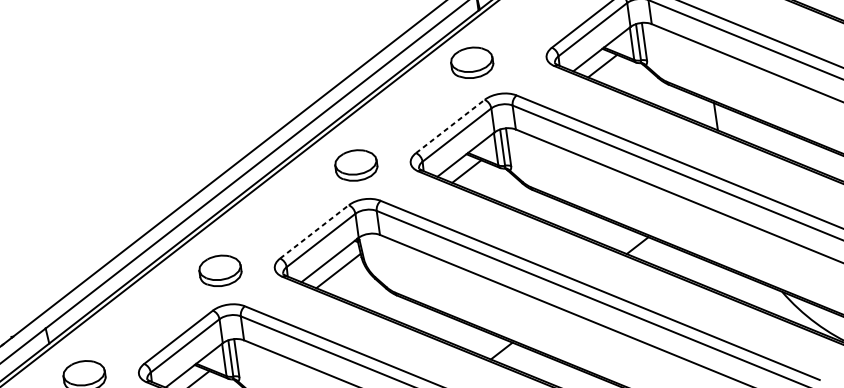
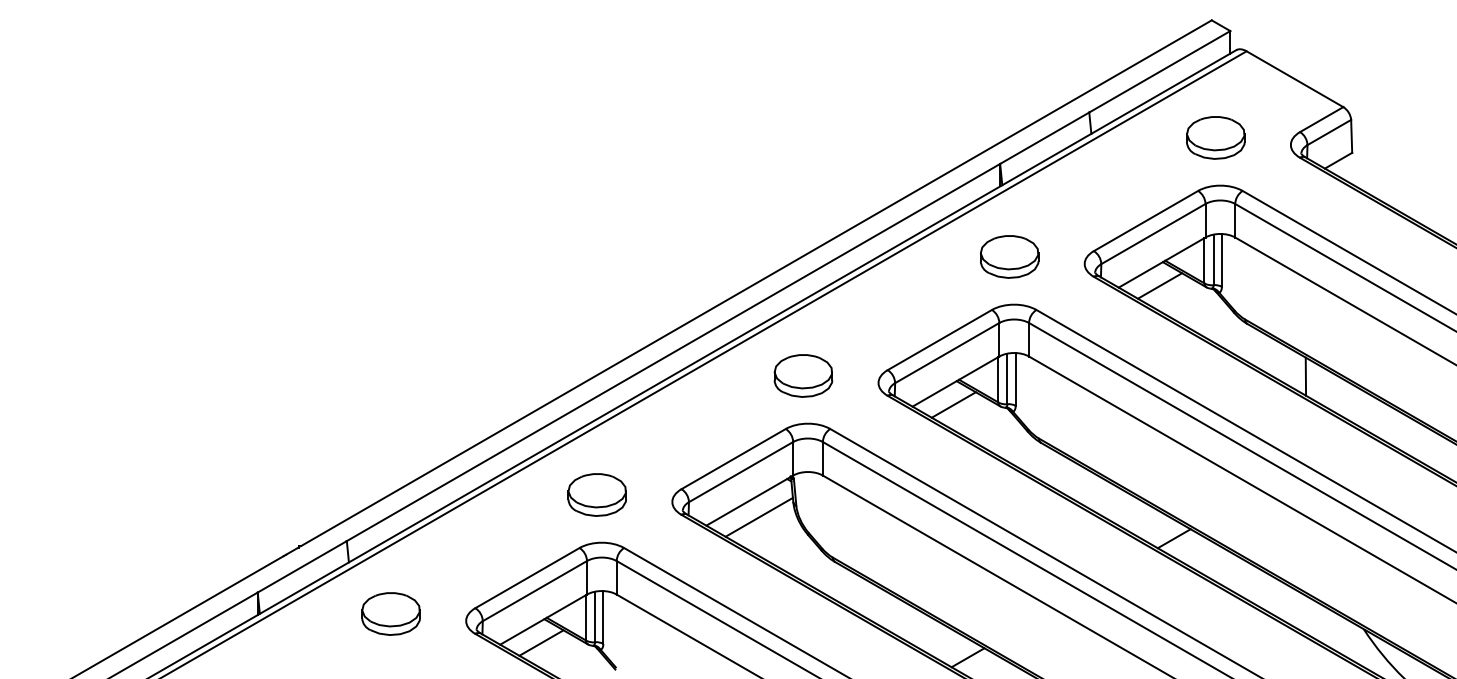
part: (472, 62) -> (1009, 256), moved
line: (450, 125) -> (940, 339), dashed -> solid
line: (315, 231) -> (734, 458), dashed -> solid

